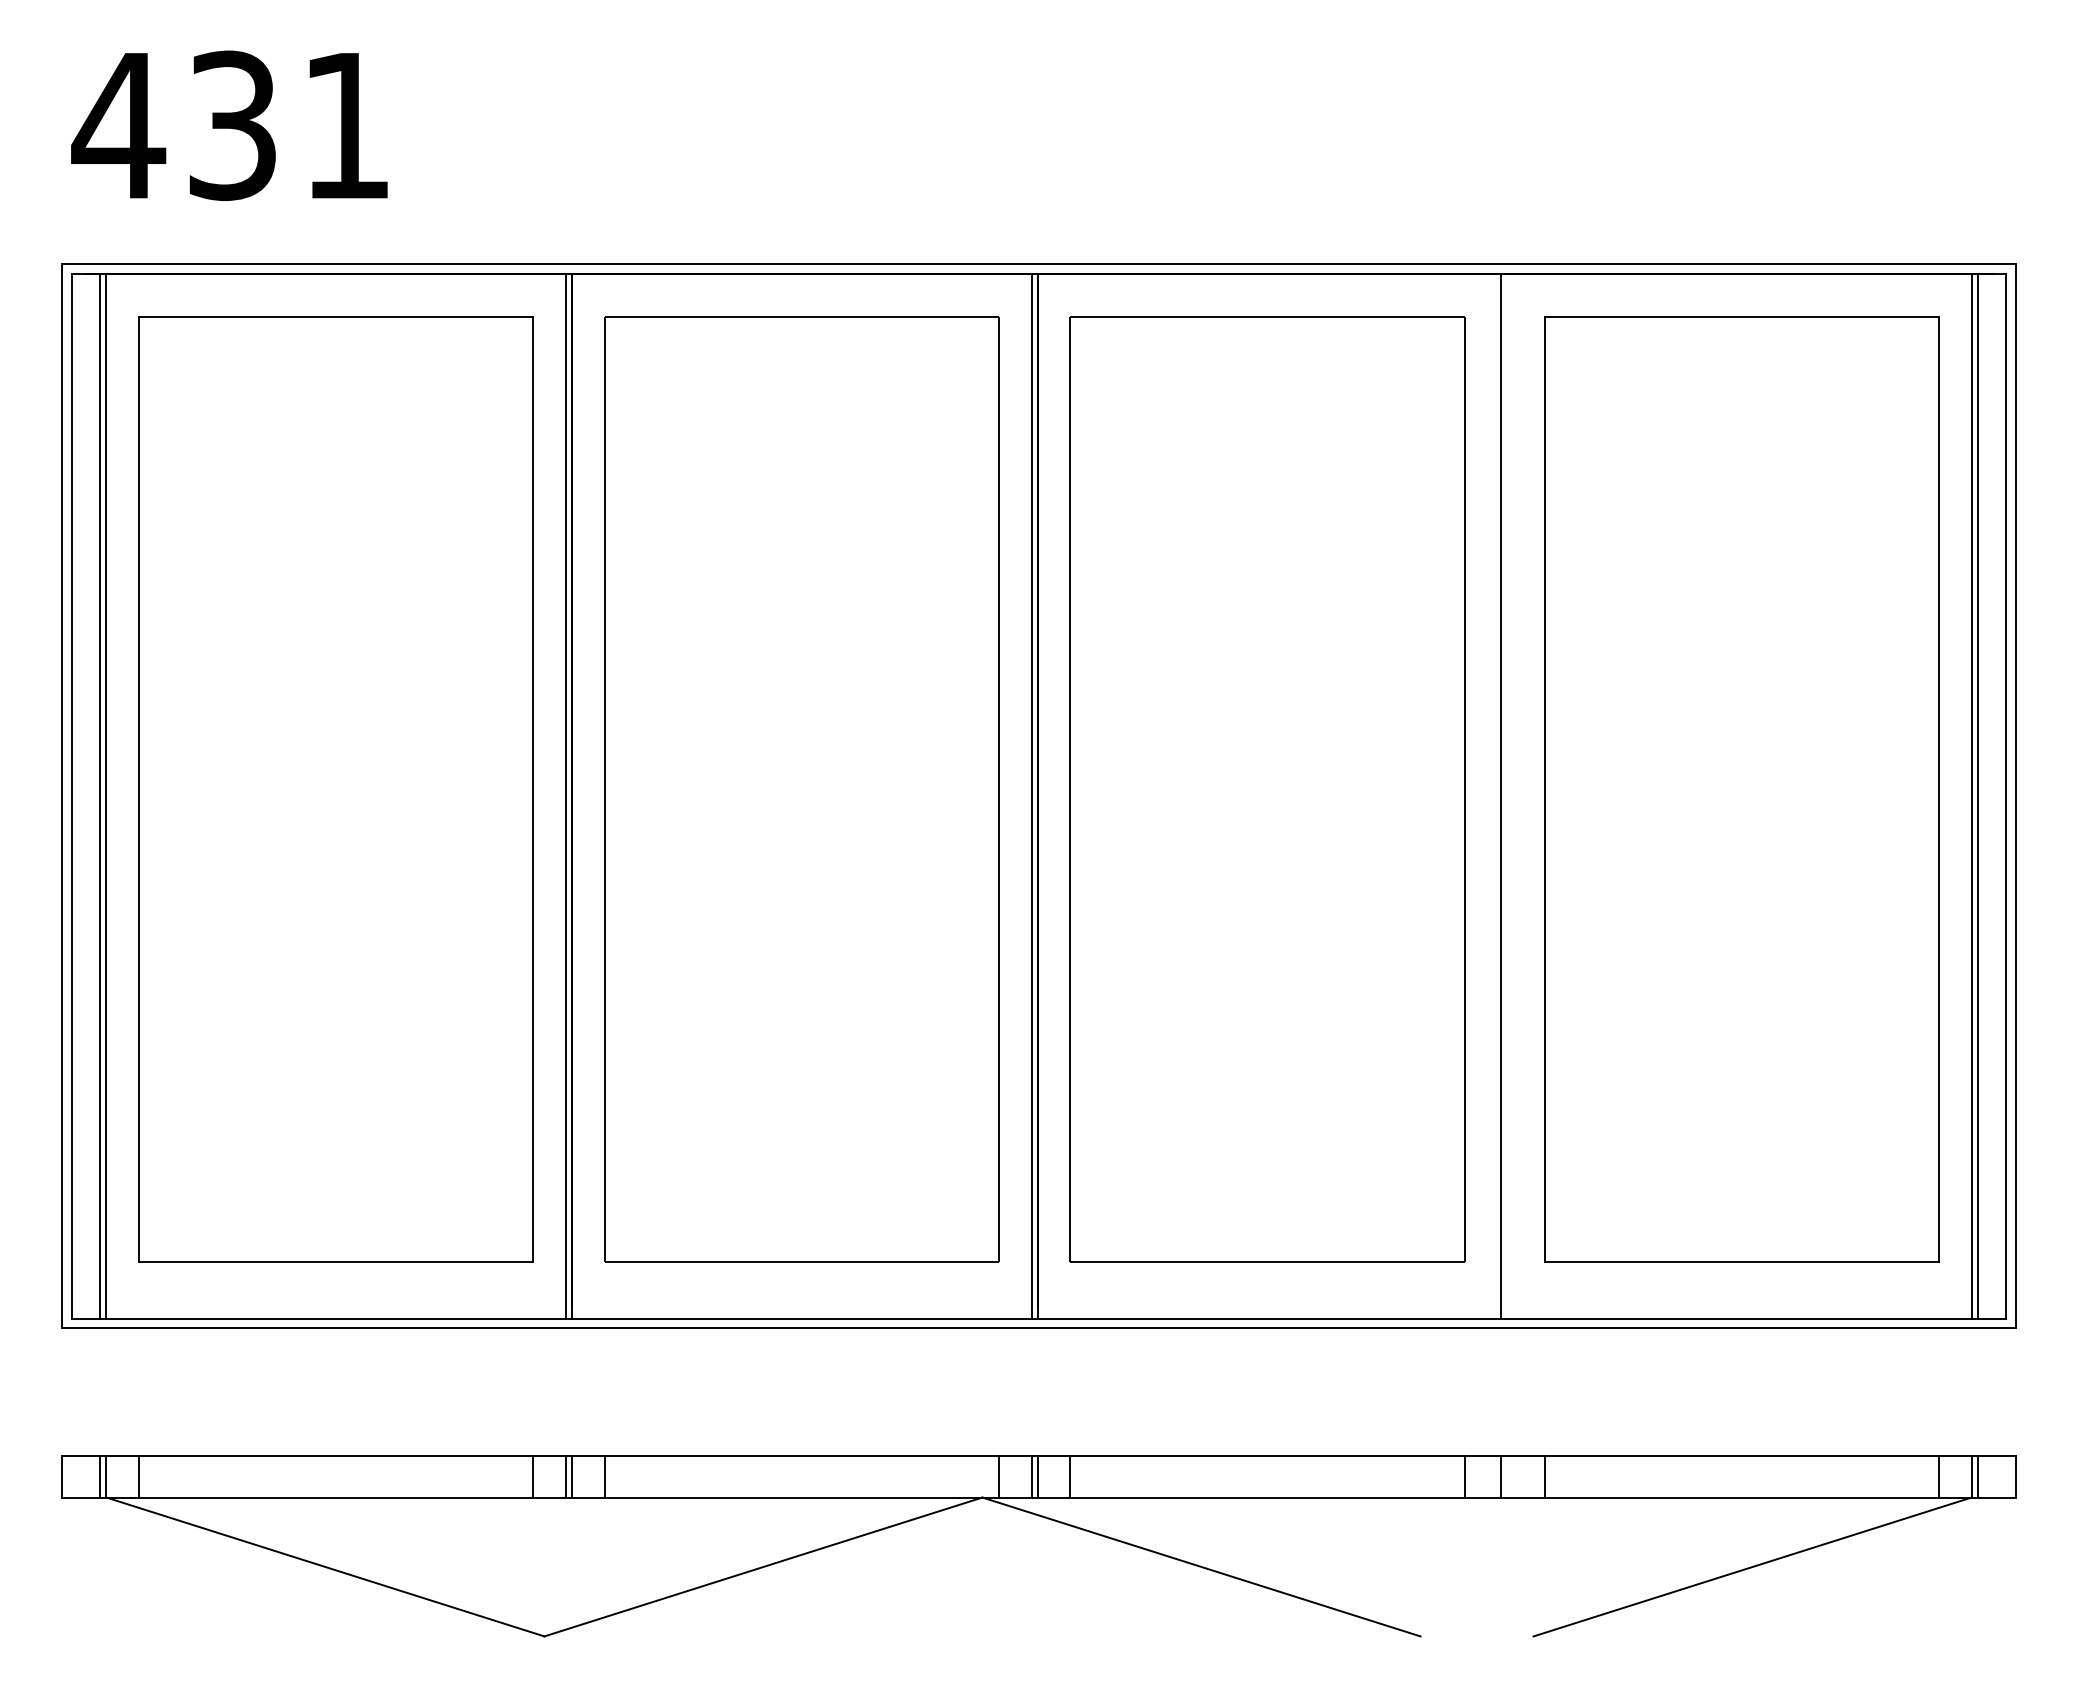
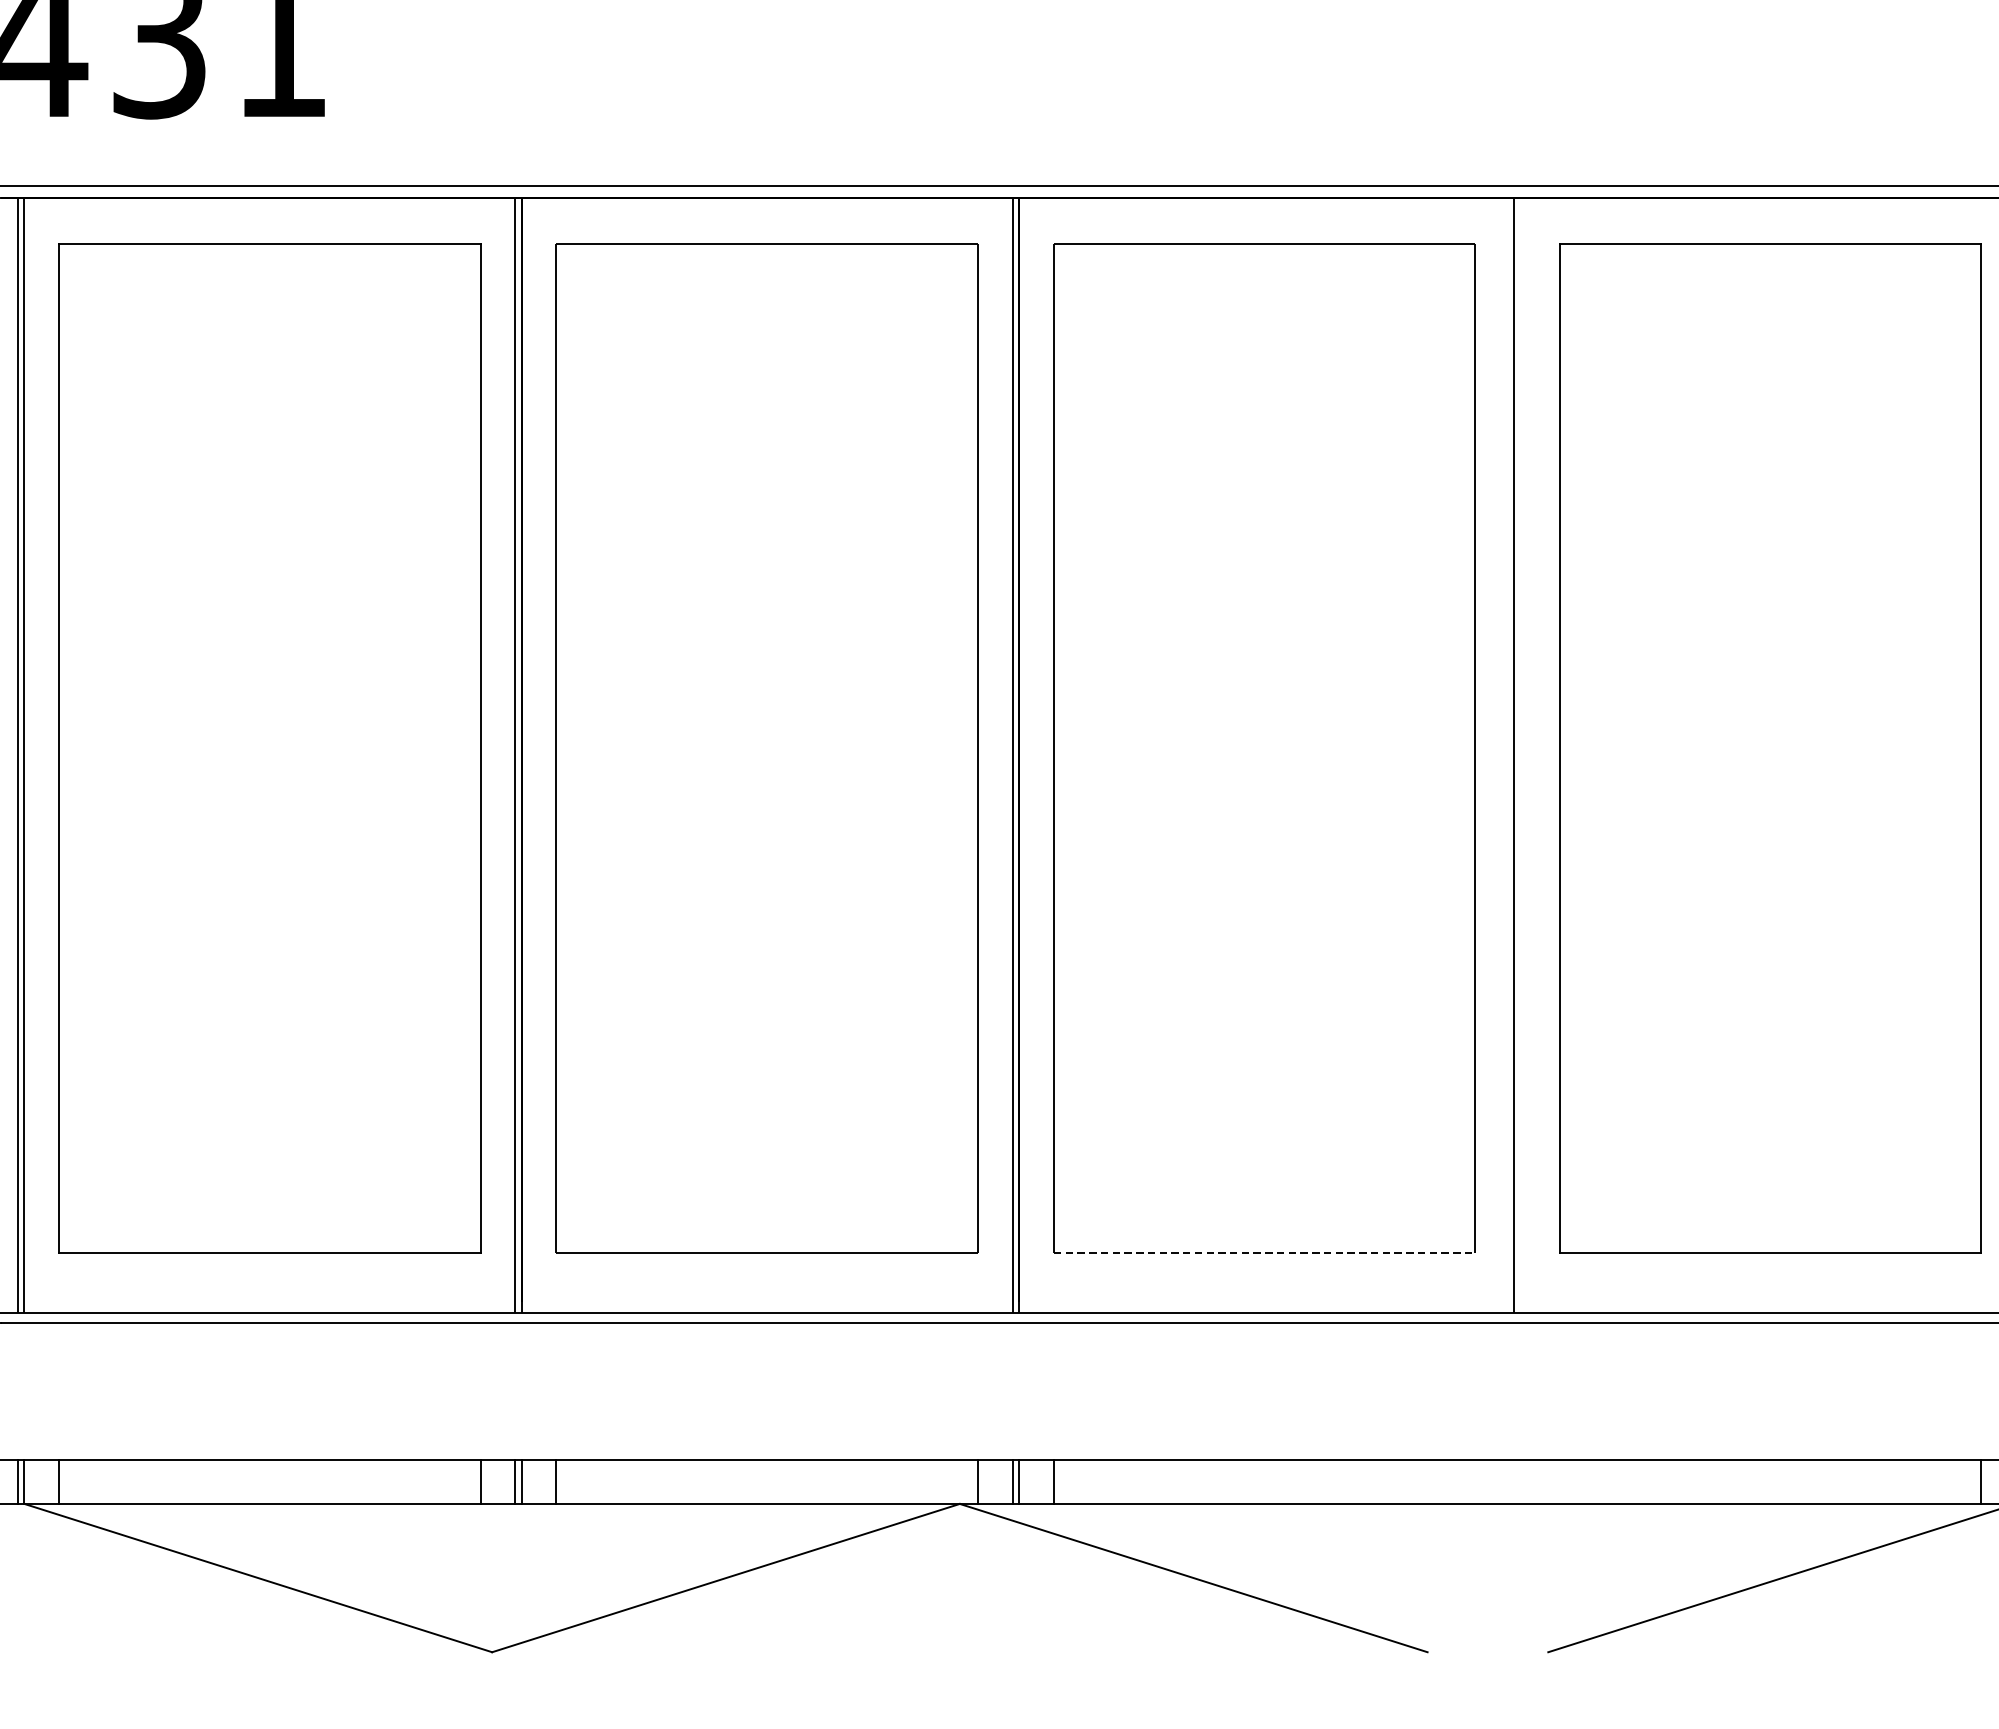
line: (1268, 1262) -> (1265, 1252), solid -> dashed
line: (1465, 1476) -> (1475, 1481), removed
line: (1501, 1476) -> (1514, 1481), removed
line: (1544, 1476) -> (1559, 1481), removed

